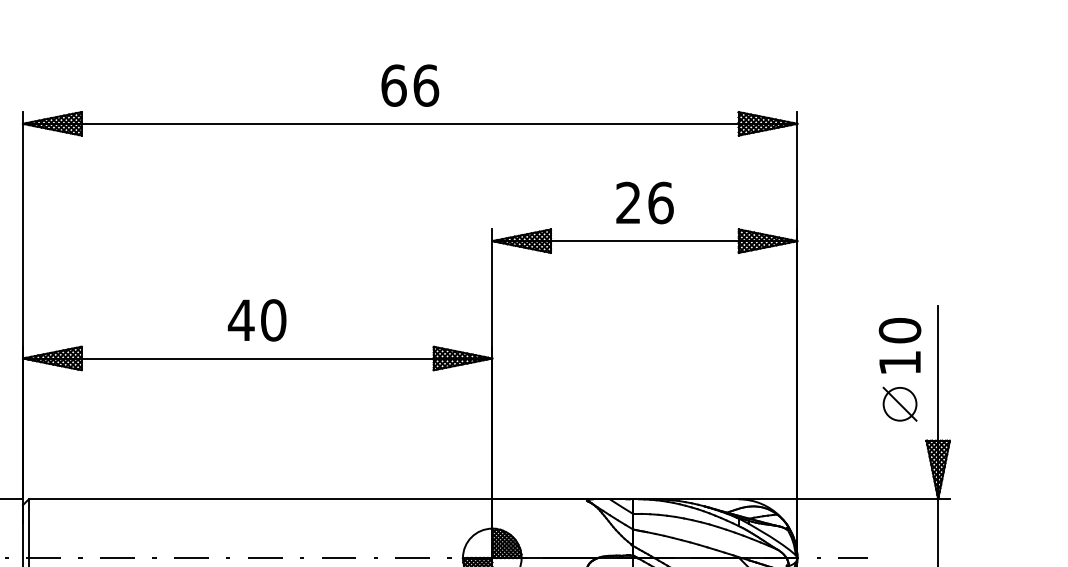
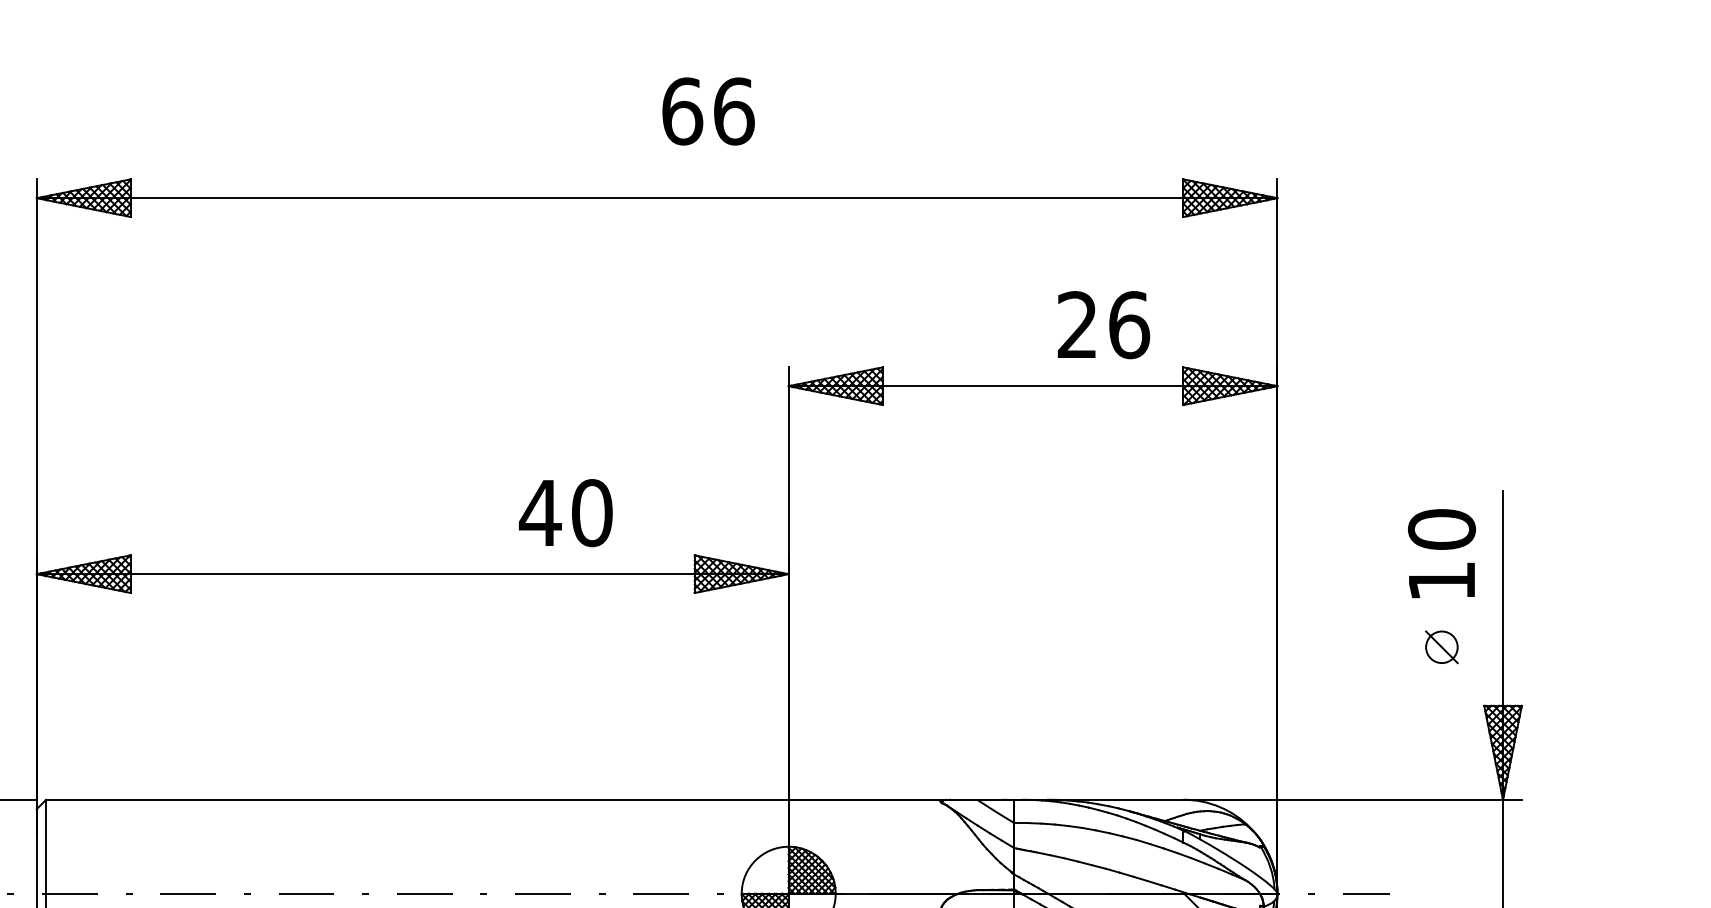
text: (410, 85) -> (708, 111), moved
text: (644, 202) -> (1103, 324), moved
text: (256, 320) -> (564, 513), moved
part: (899, 403) -> (1441, 646), size x0.6

